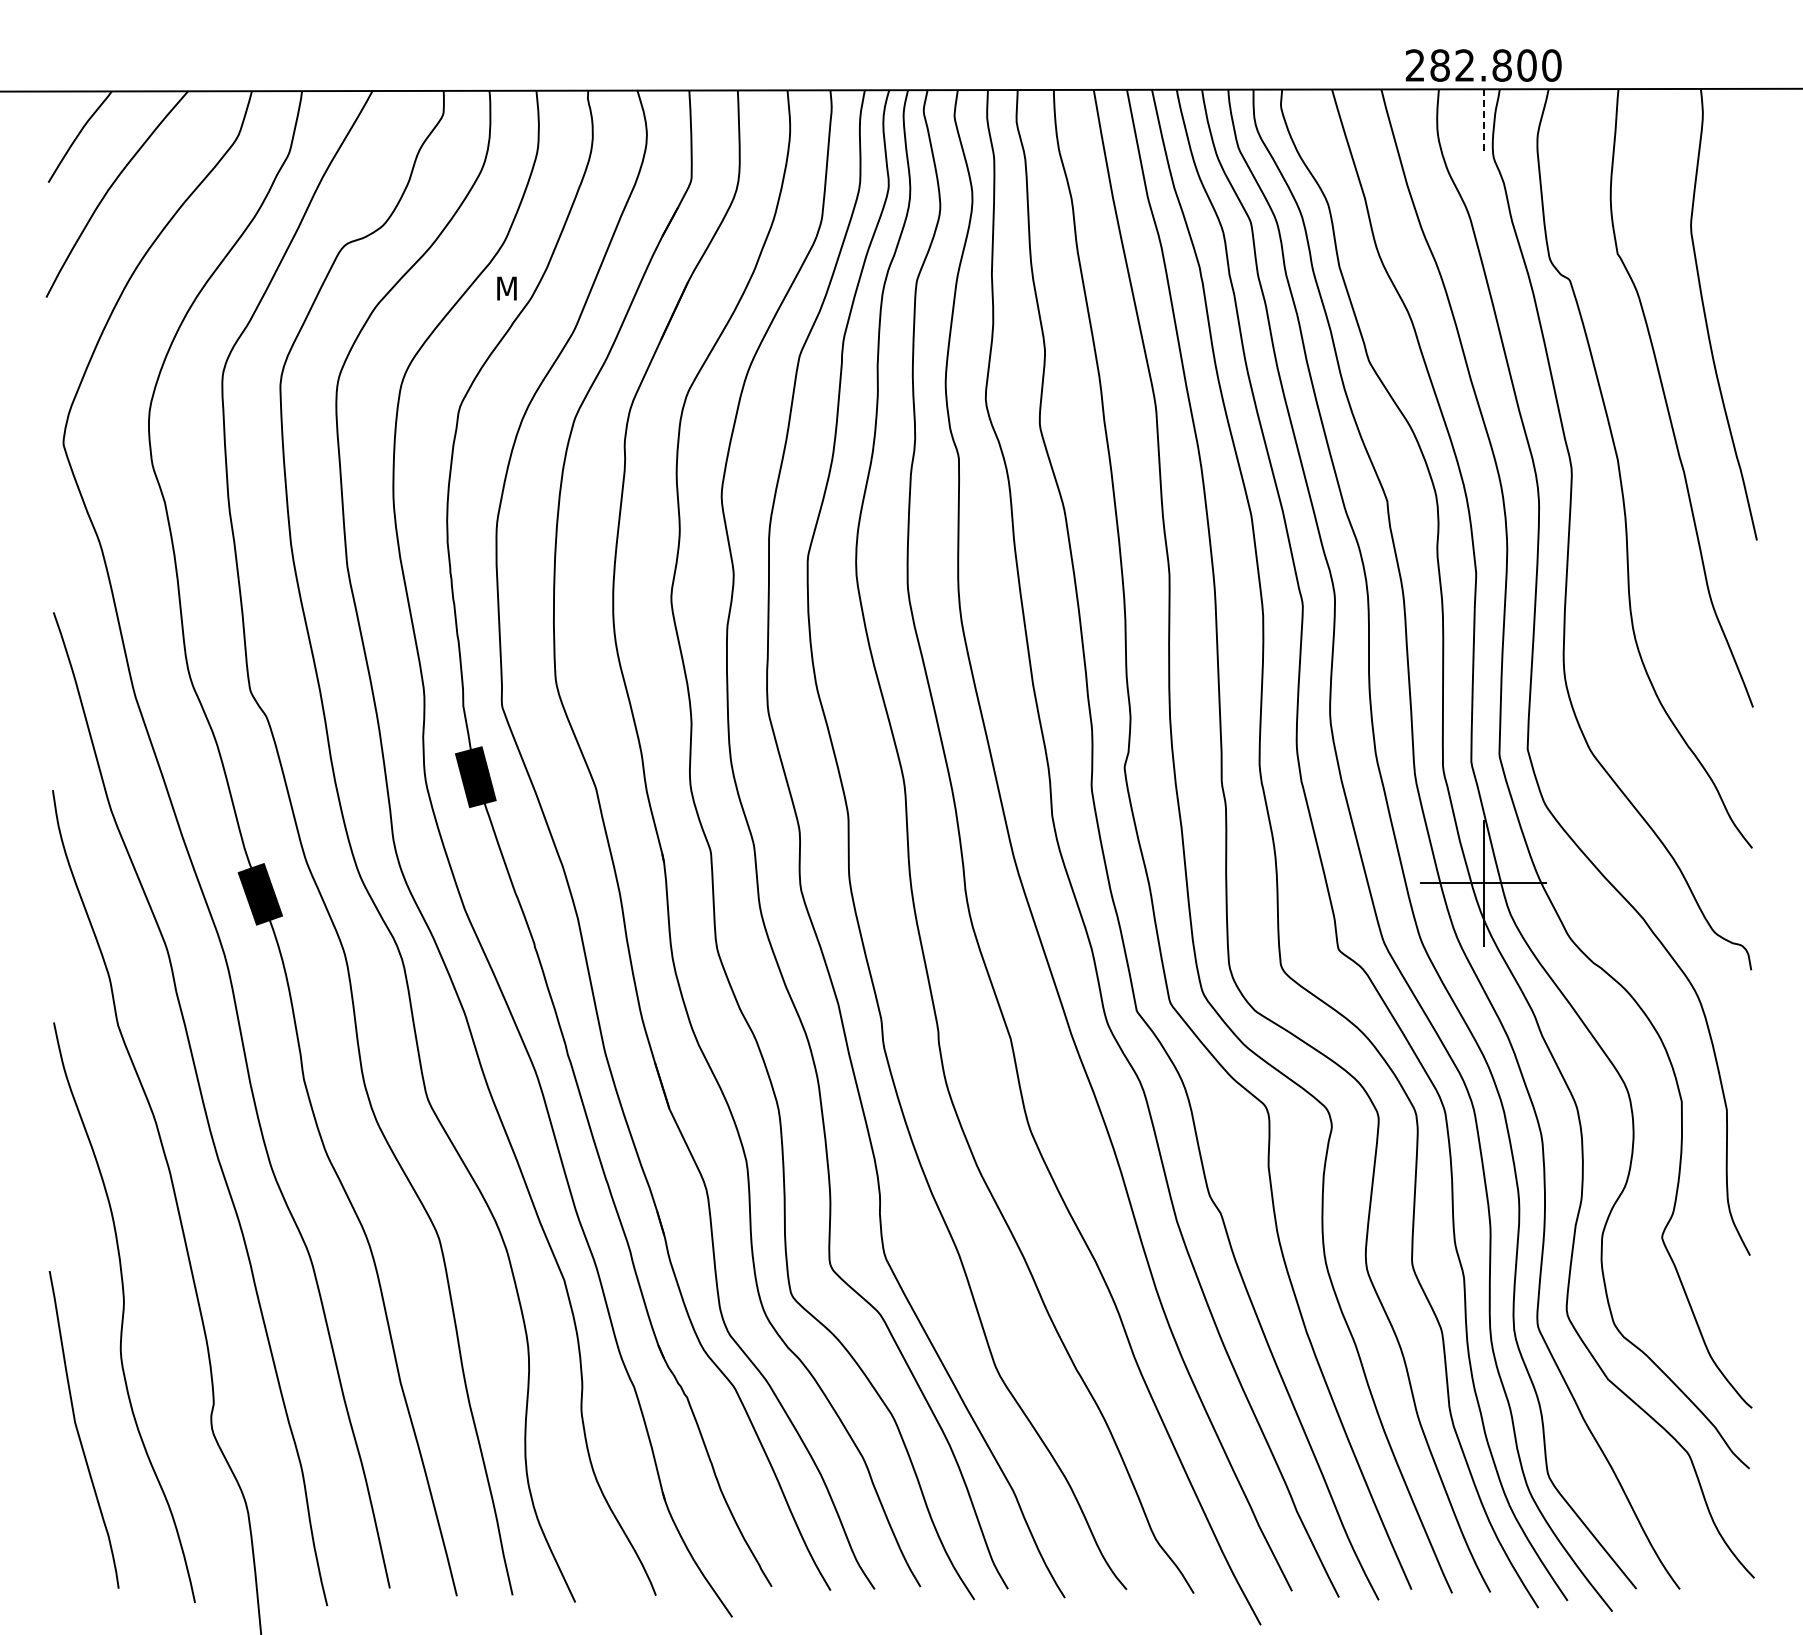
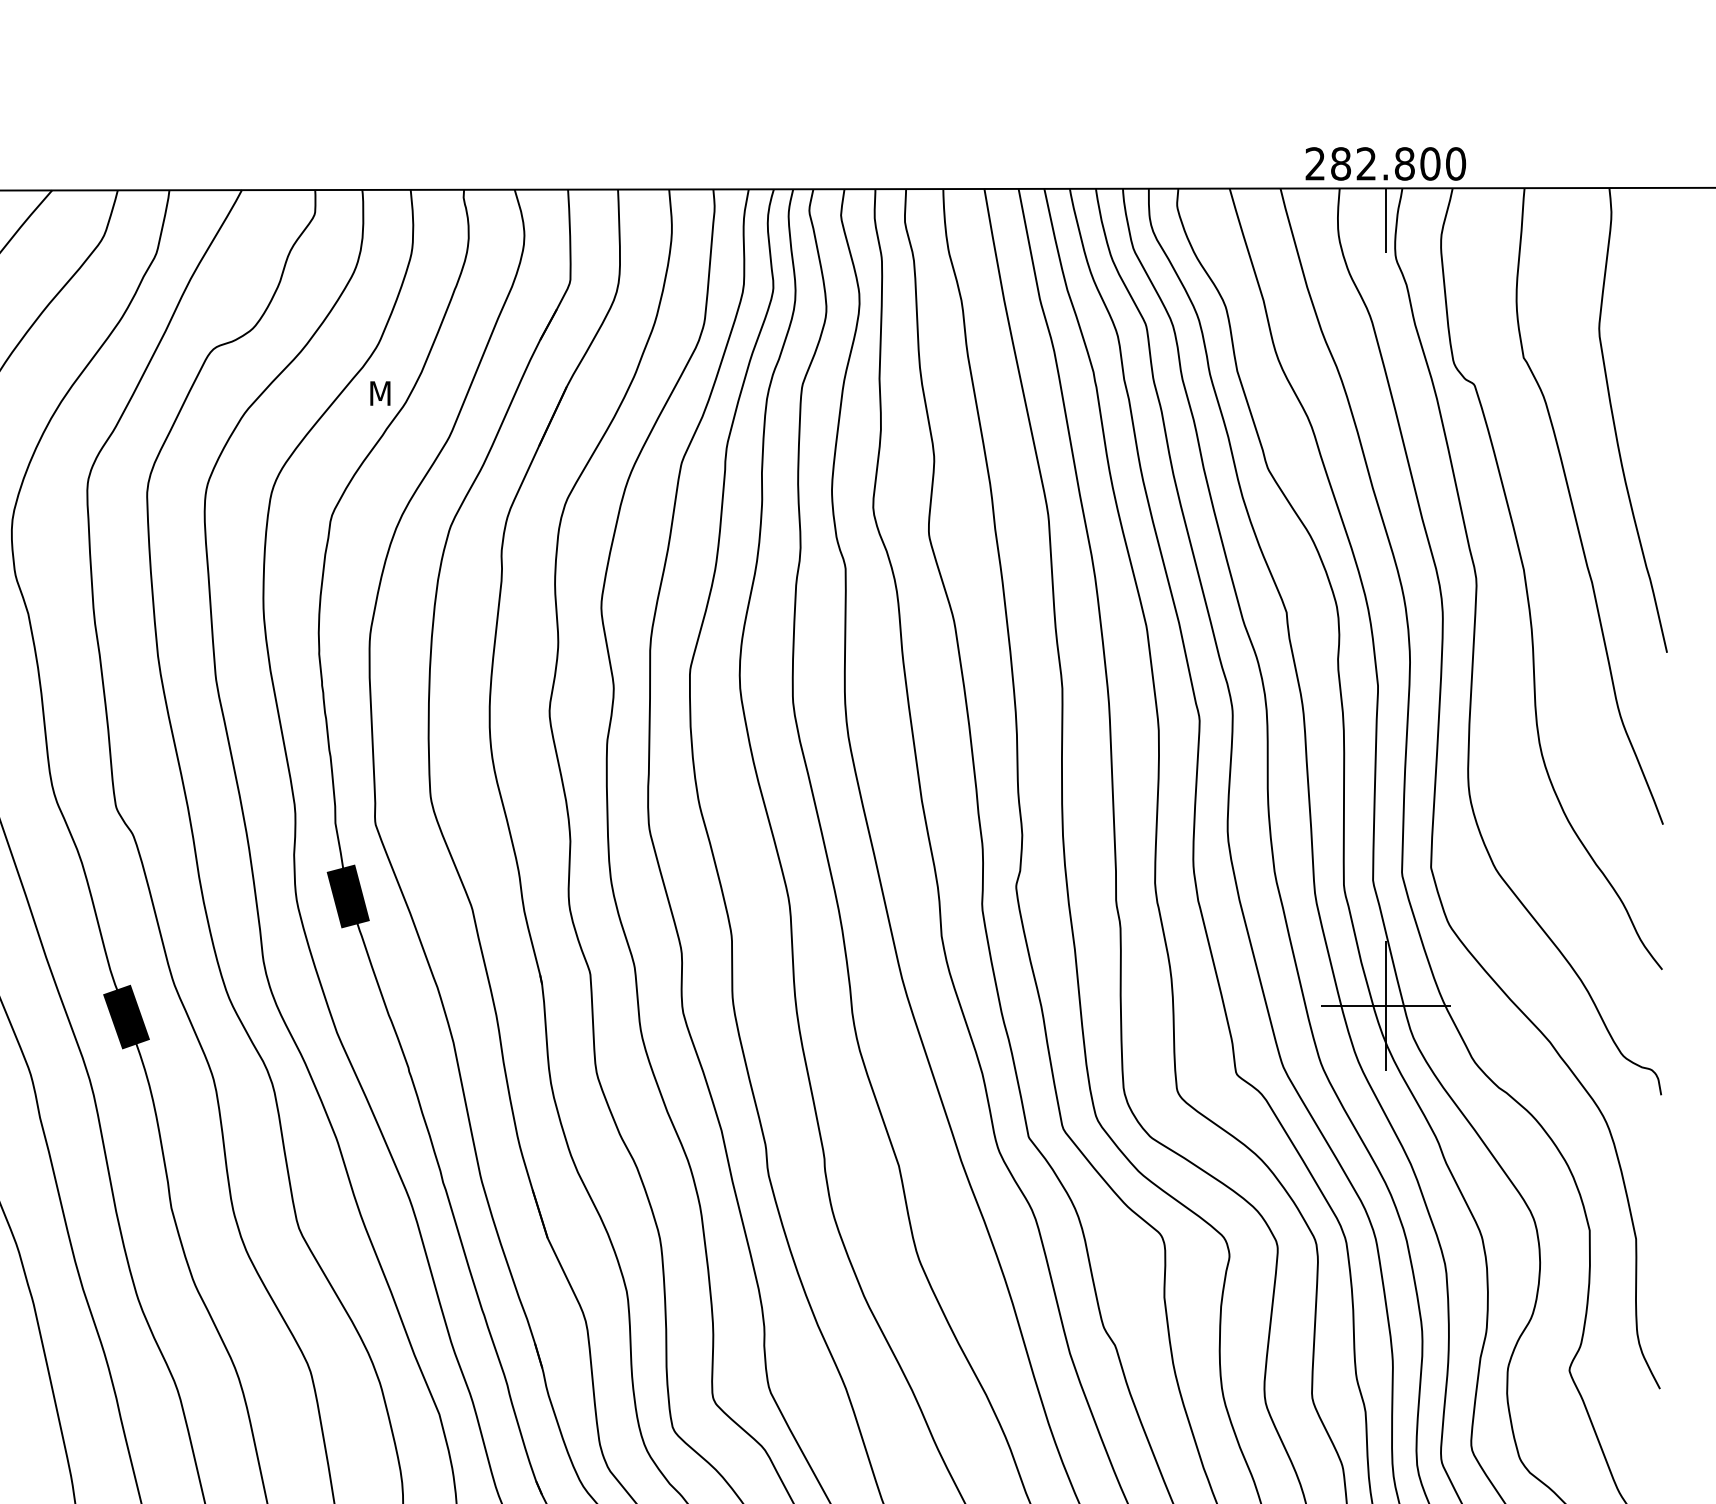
line: (1483, 120) -> (1385, 220), dashed -> solid

